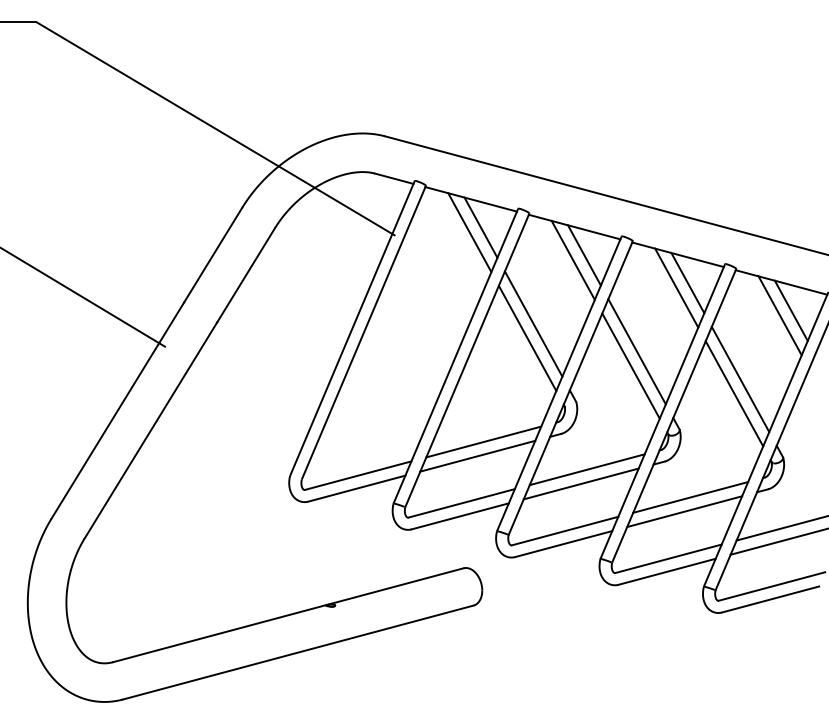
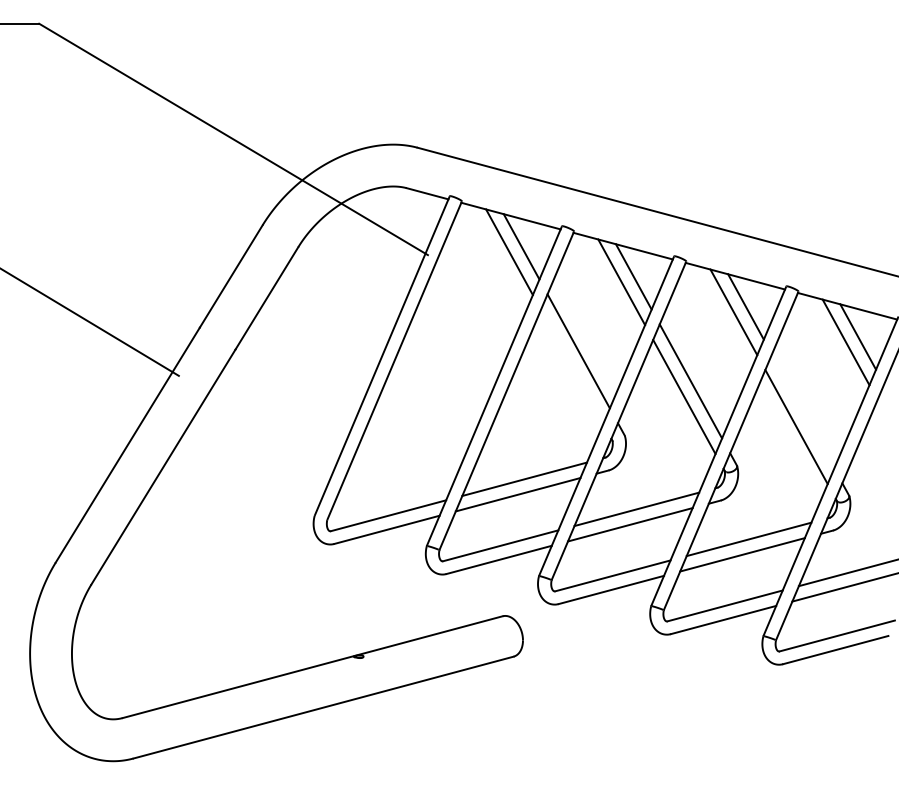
line: (527, 338) -> (572, 366), removed
line: (739, 379) -> (802, 411), removed

